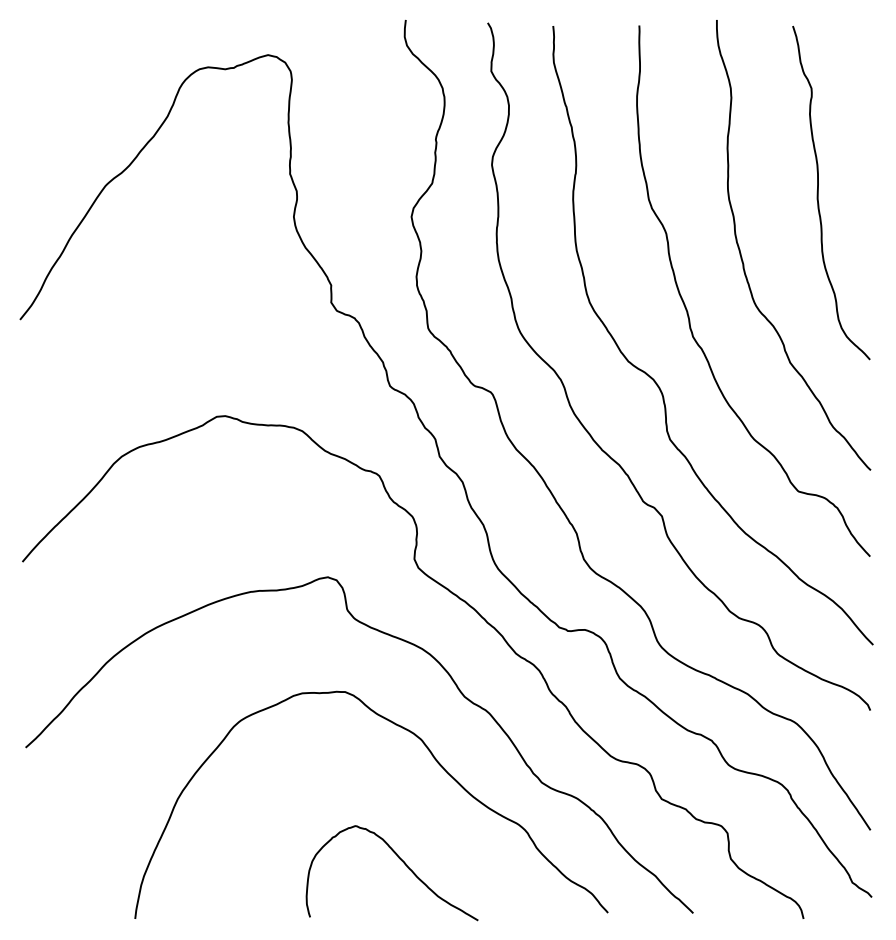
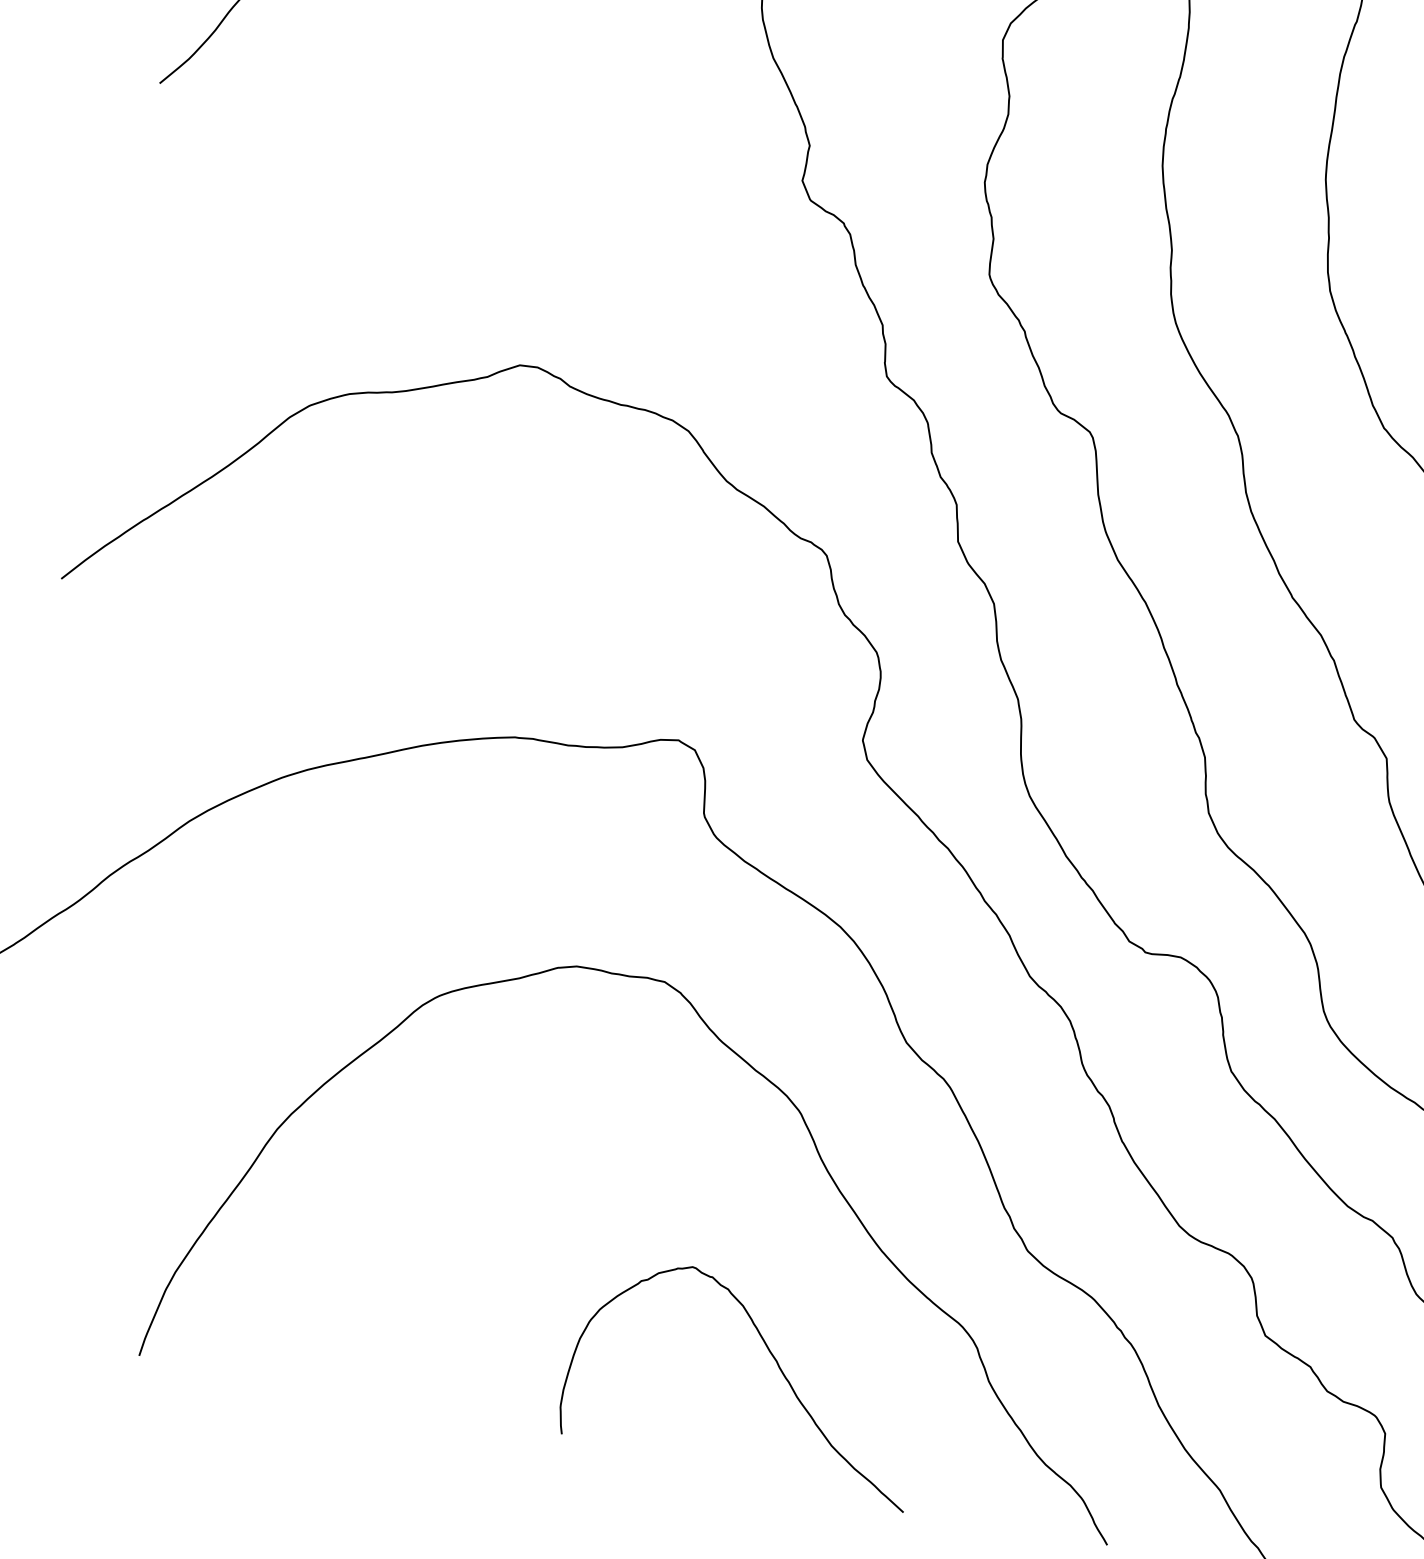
curve: (402, 862) -> (773, 1361), moved

